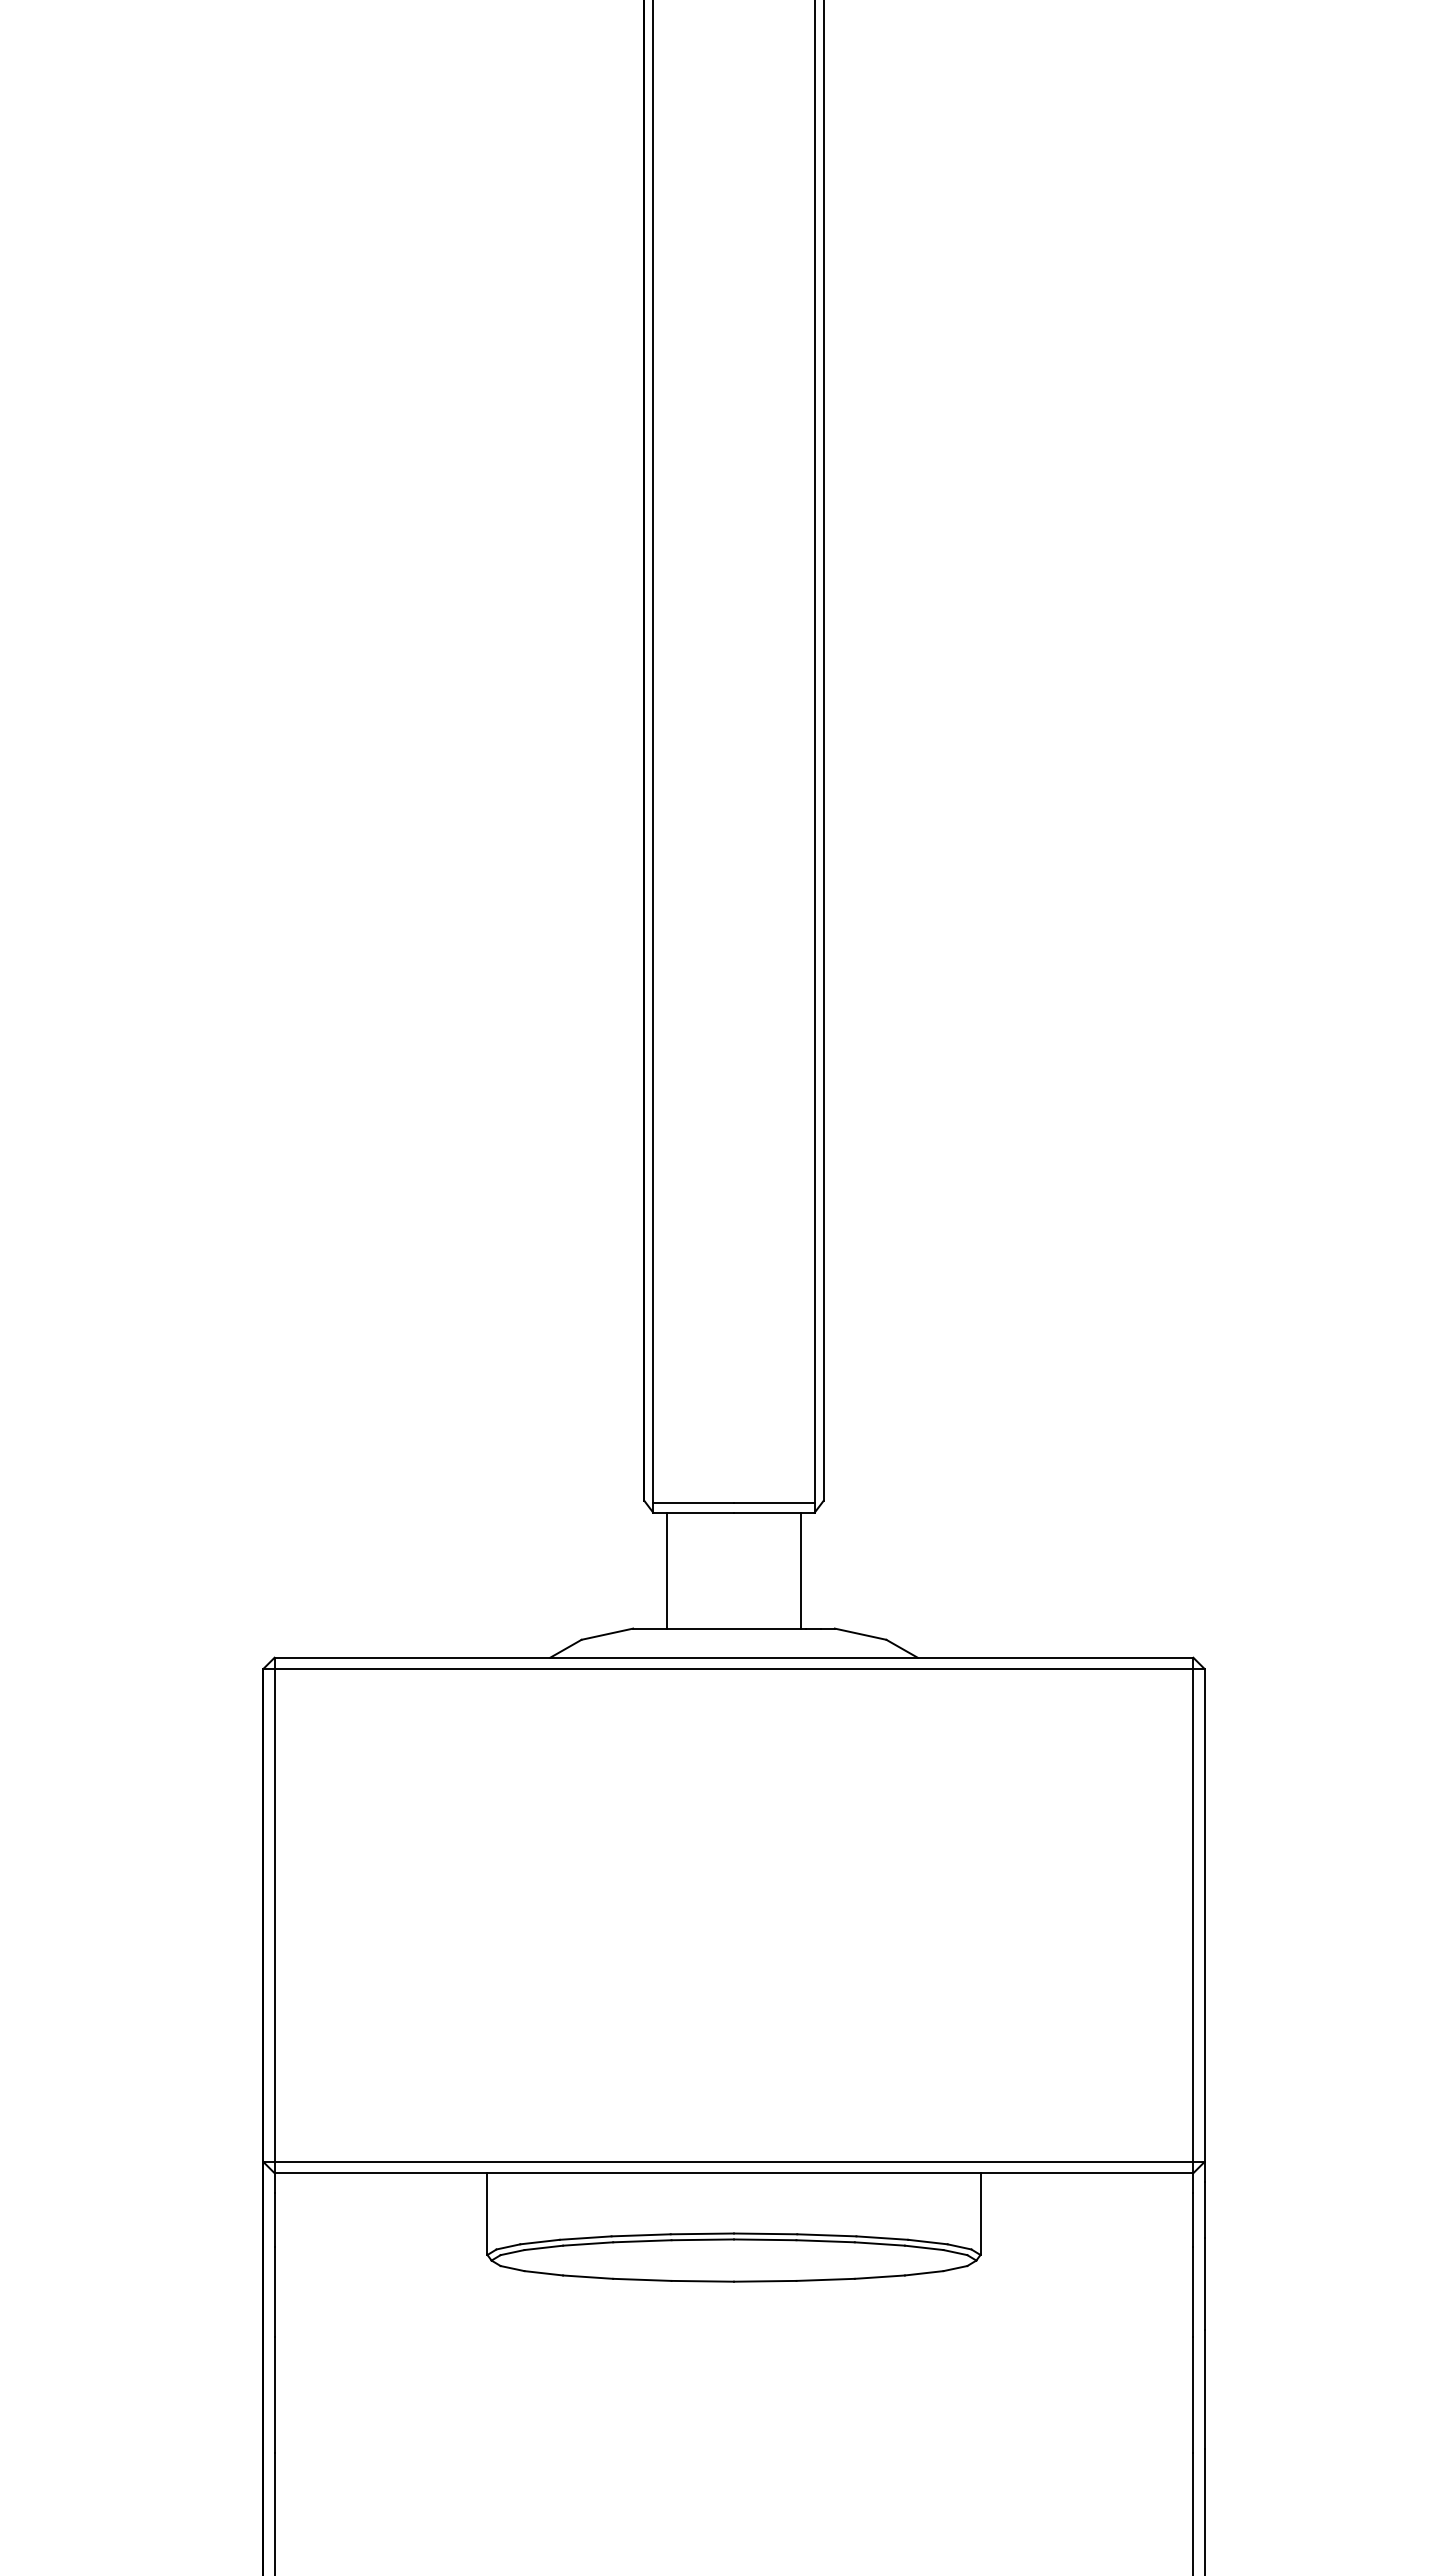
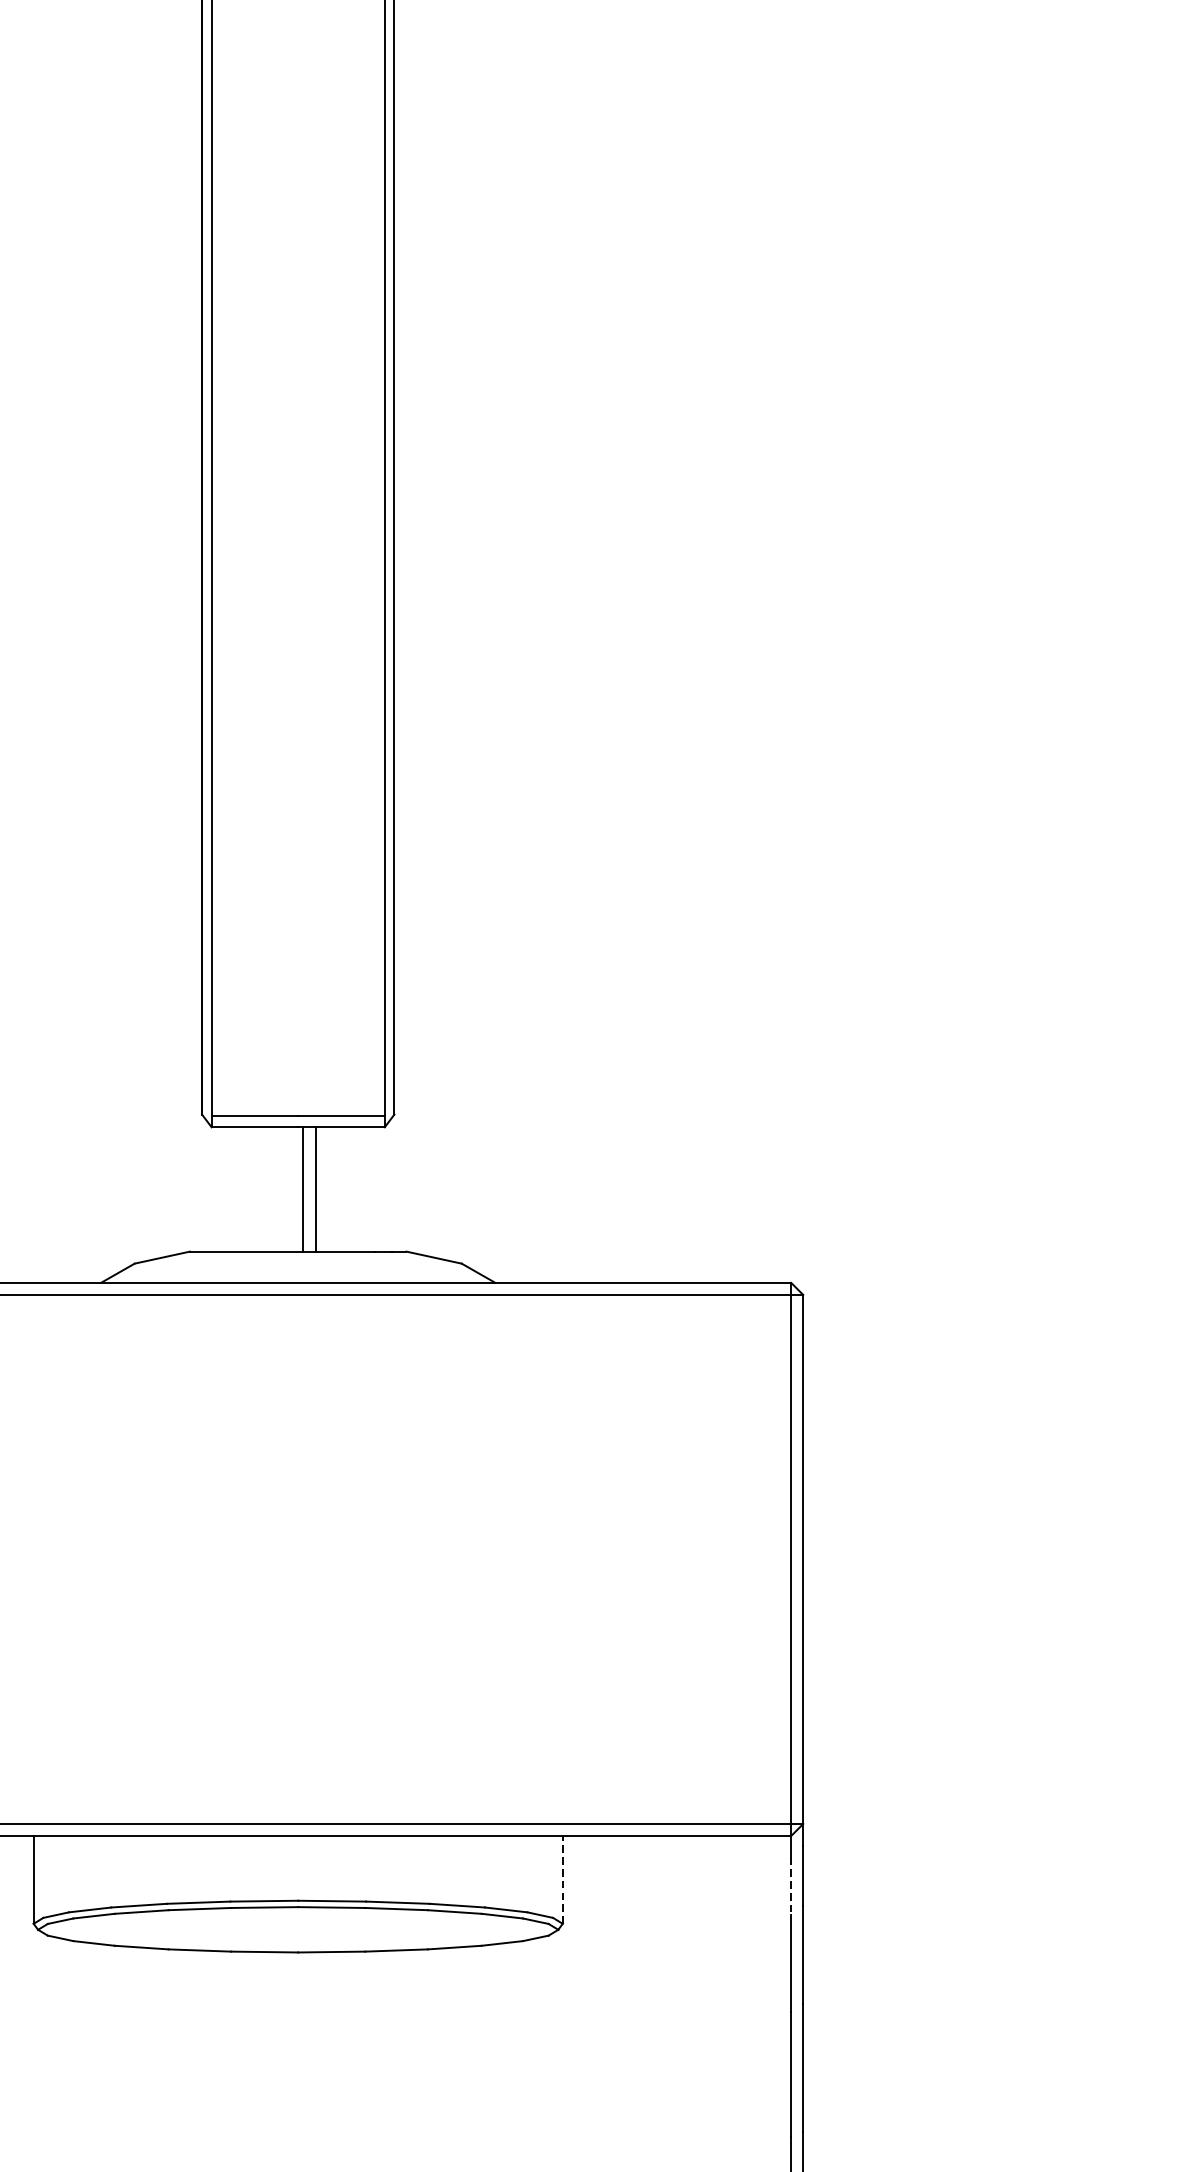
line: (666, 1570) -> (315, 1189), moved
line: (801, 1570) -> (303, 1189), moved
line: (980, 2214) -> (562, 1880), solid -> dashed
line: (1193, 2220) -> (791, 1886), solid -> dashed

